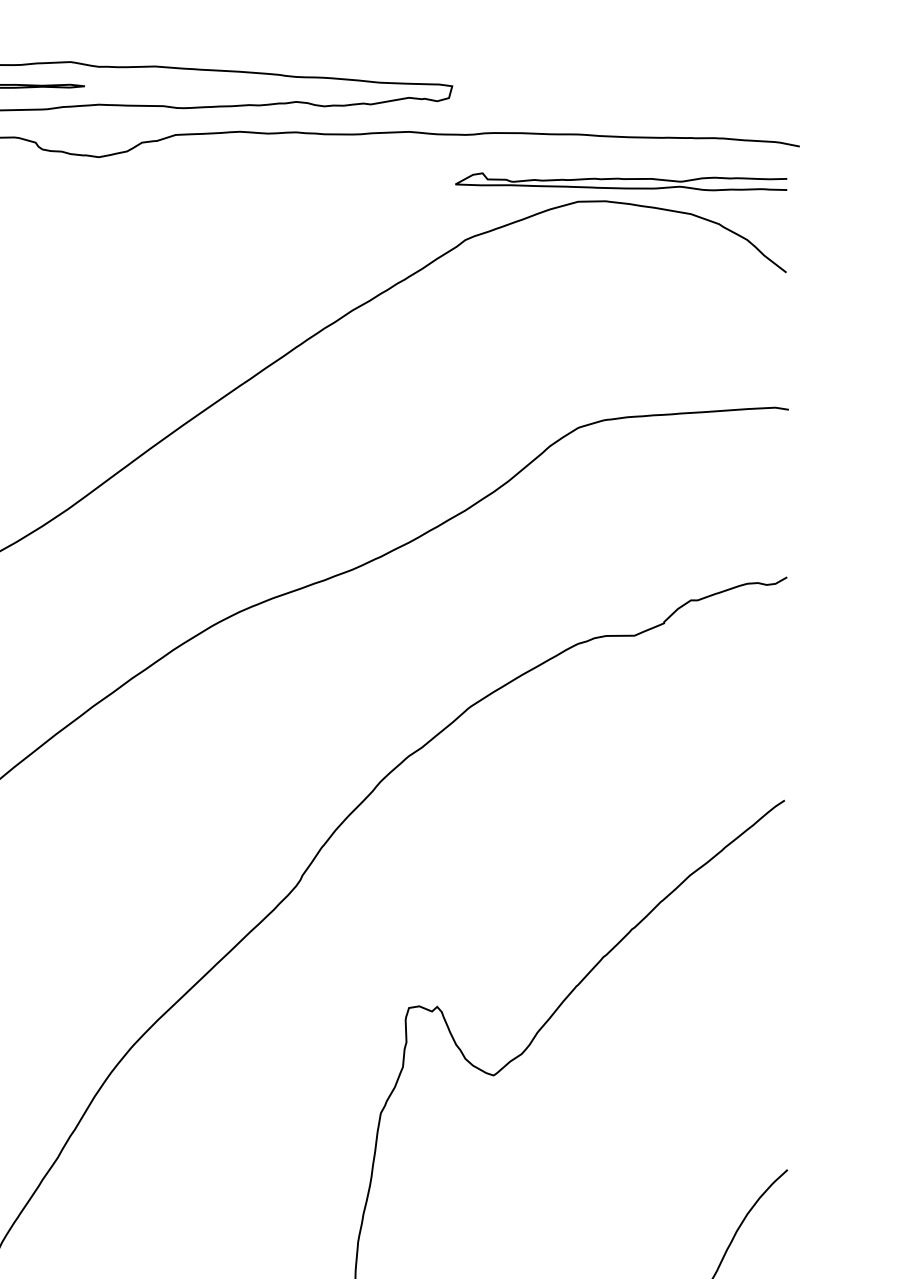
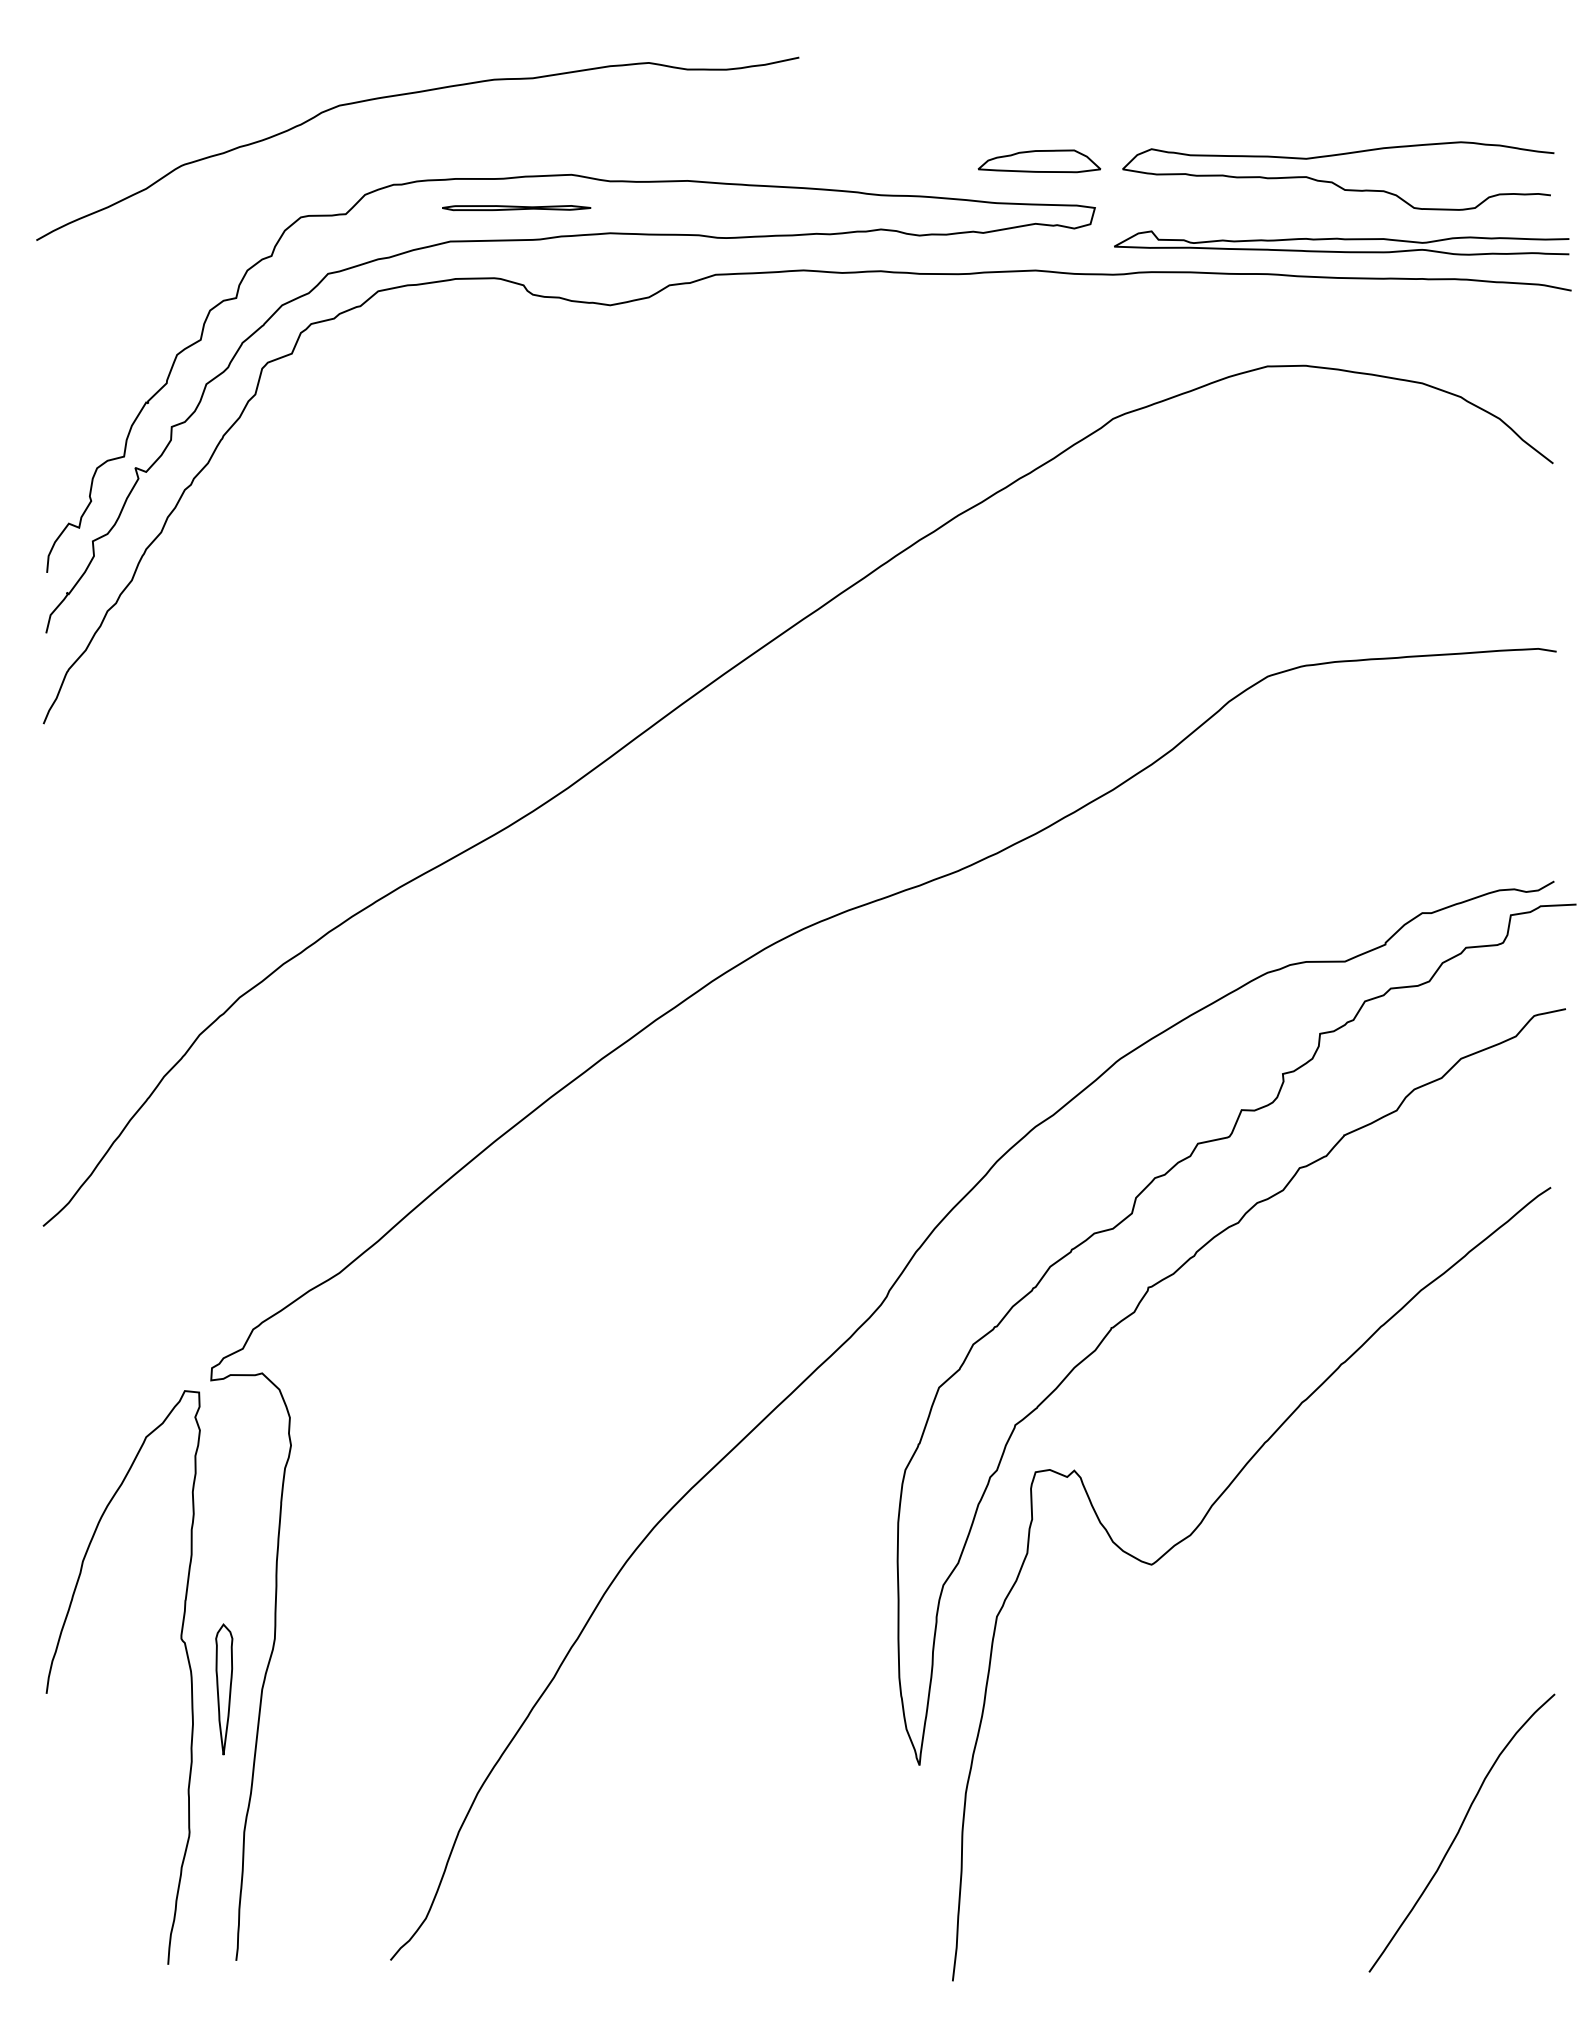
part: (411, 52) -> (1039, 161), added
curve: (626, 67) -> (1334, 182), added
curve: (622, 179) -> (1343, 240), moved
curve: (511, 863) -> (1175, 1273), added

